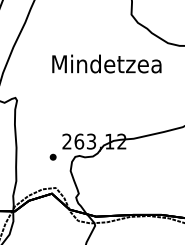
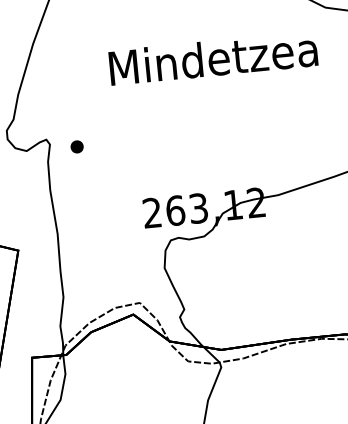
part: (52, 156) -> (75, 145), moved

